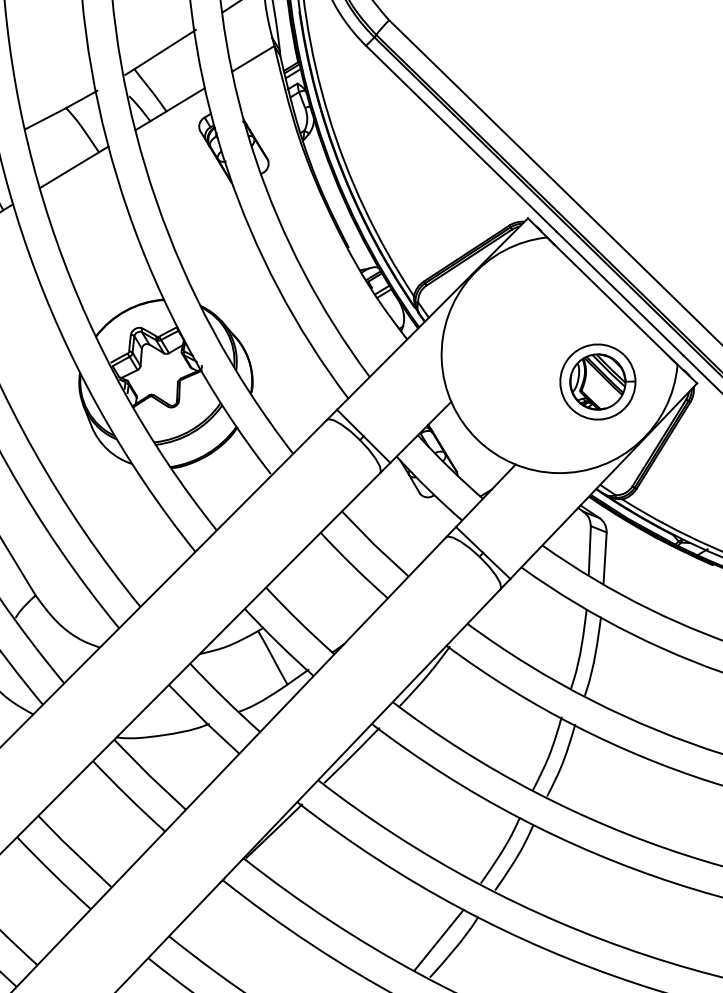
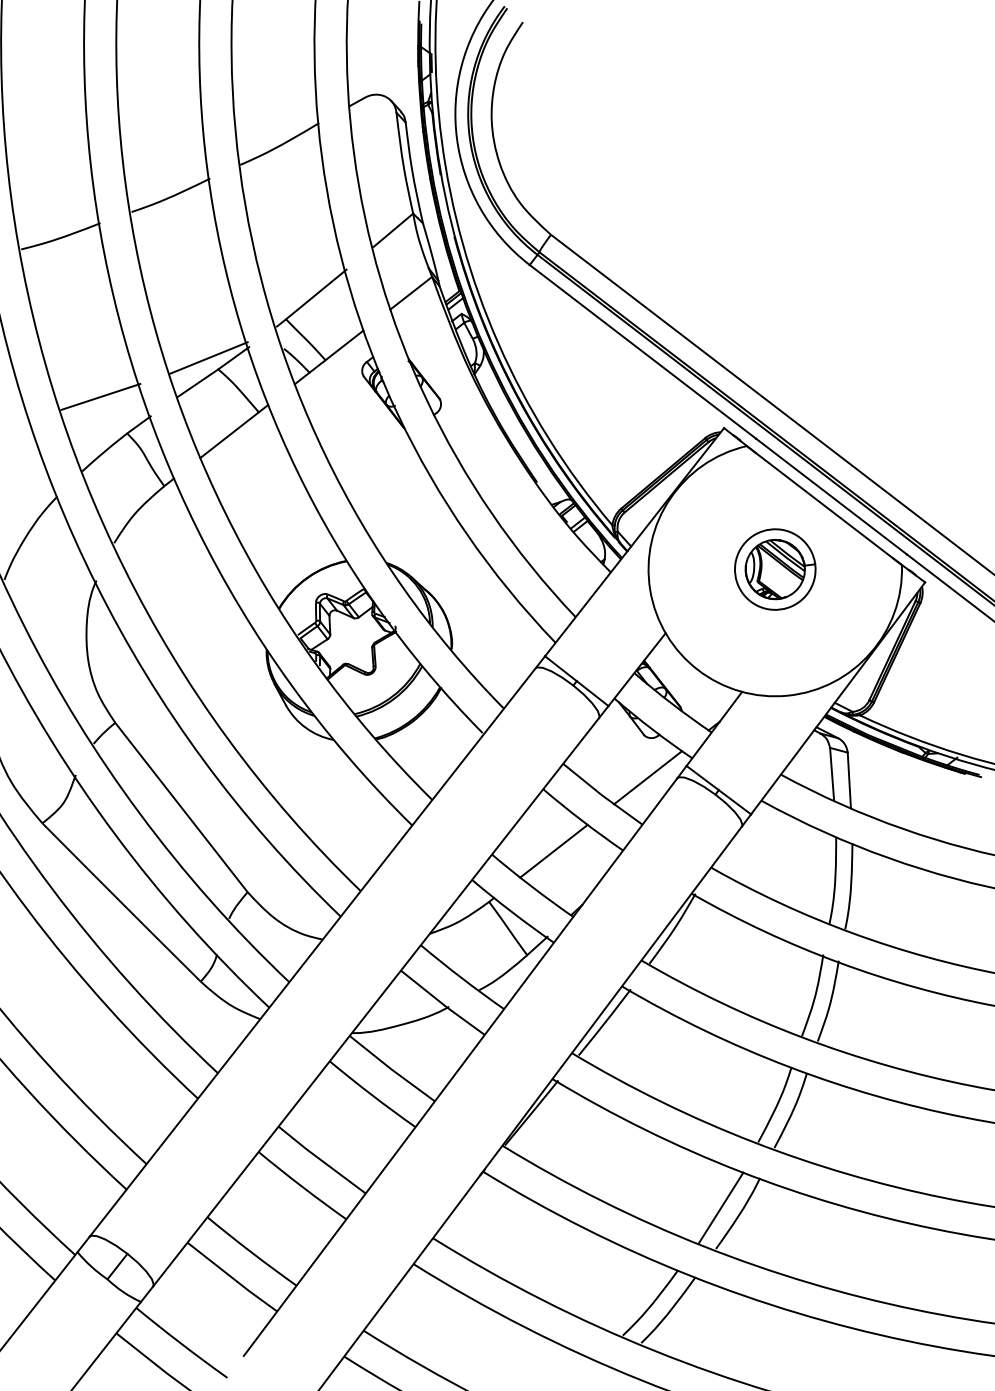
line: (58, 96) -> (208, 357), added
part: (598, 381) -> (775, 569), moved
line: (419, 533) -> (648, 777), added
line: (323, 590) -> (553, 850), added

